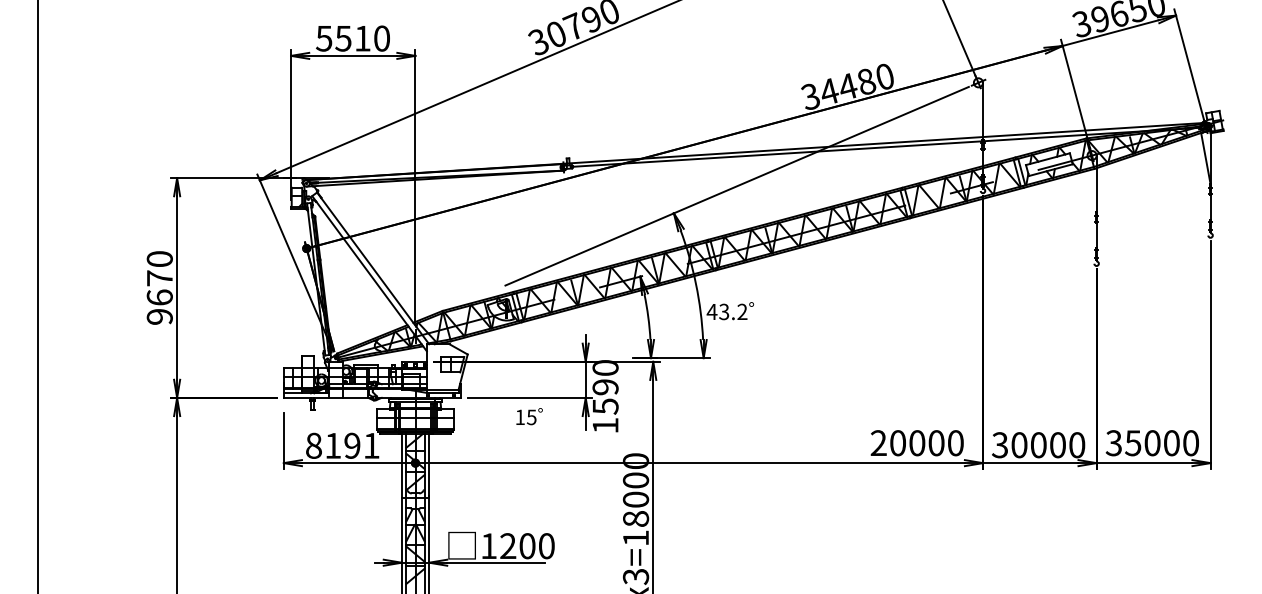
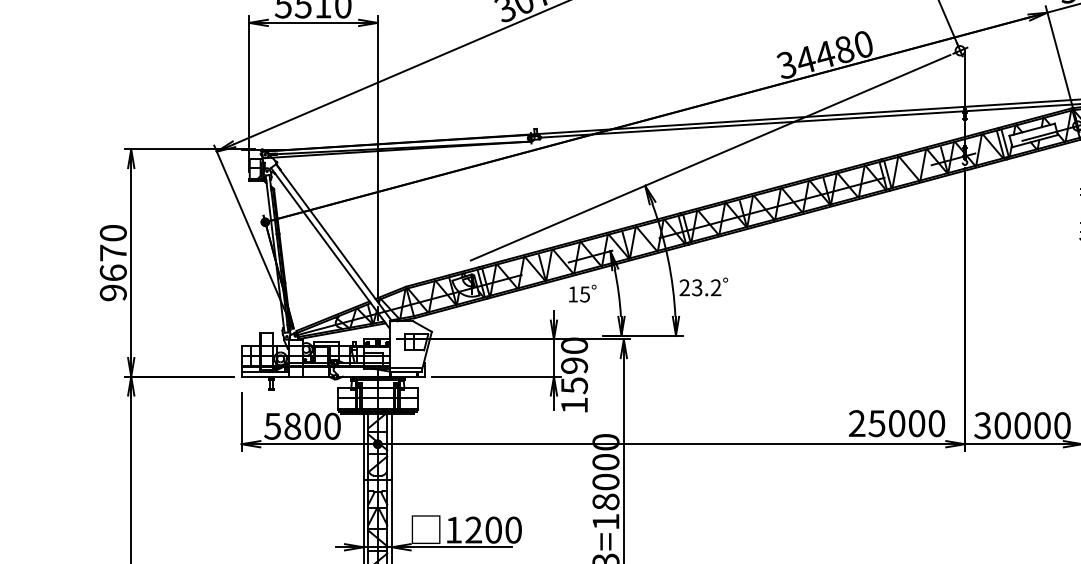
text: (711, 311) -> (684, 287), 43.2 -> 23.2
text: (529, 416) -> (582, 293), moved
text: (897, 443) -> (876, 423), 20000 -> 25000
text: (342, 445) -> (302, 425), 8191 -> 5800

